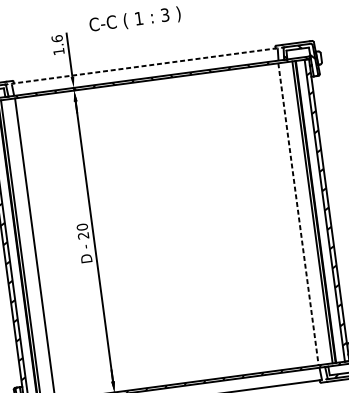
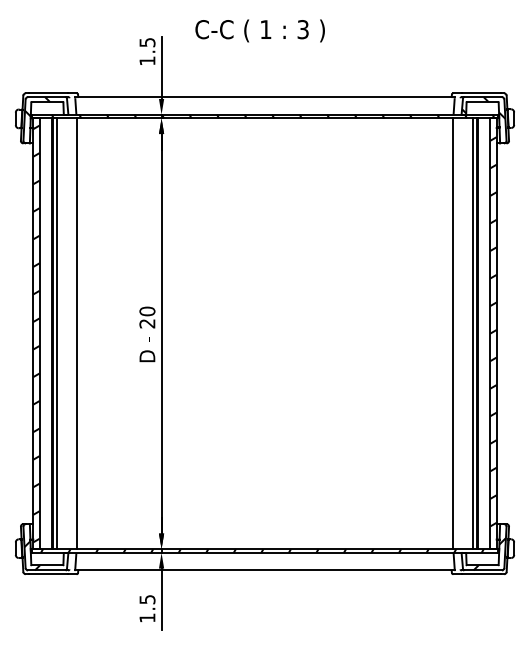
text: (57, 38) -> (147, 42), 1.6 -> 1.5
line: (145, 66) -> (265, 97), dashed -> solid
line: (298, 214) -> (452, 334), dashed -> solid

